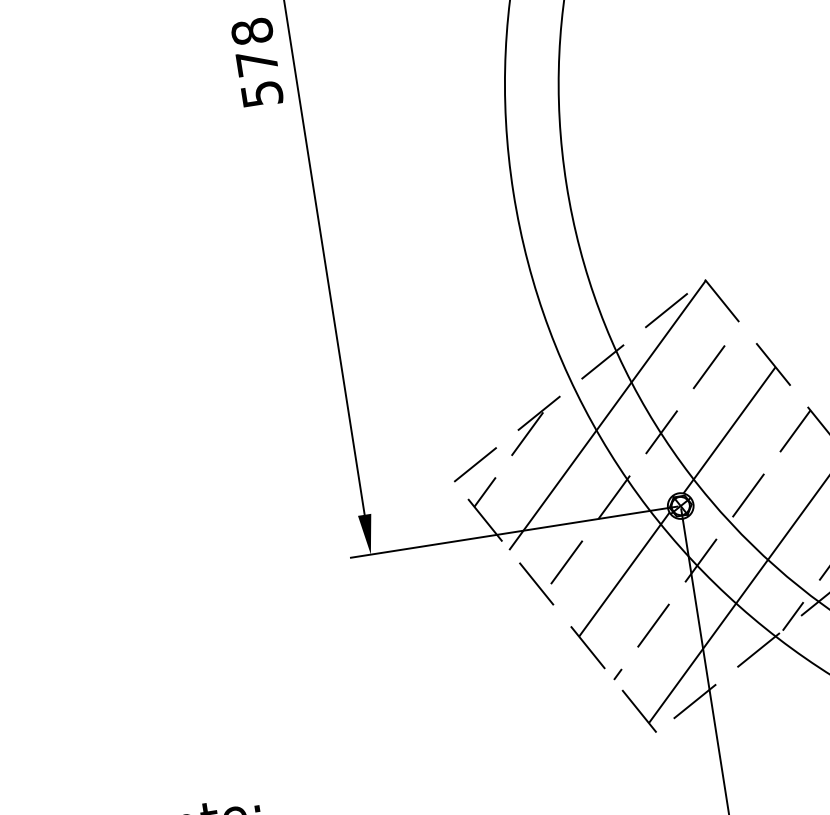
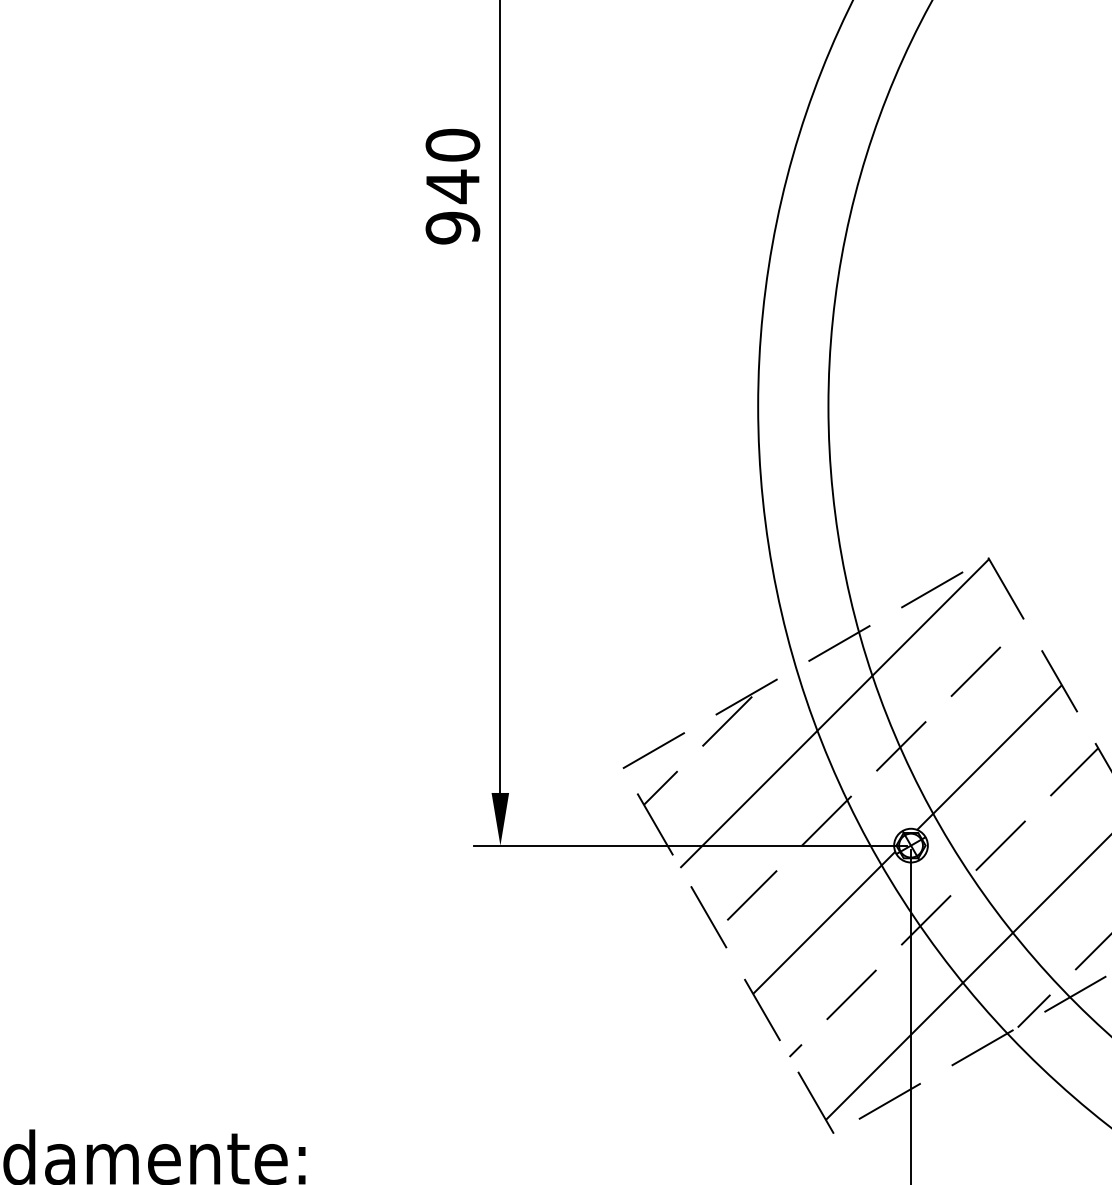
text: (256, 62) -> (452, 186), 578 -> 940

